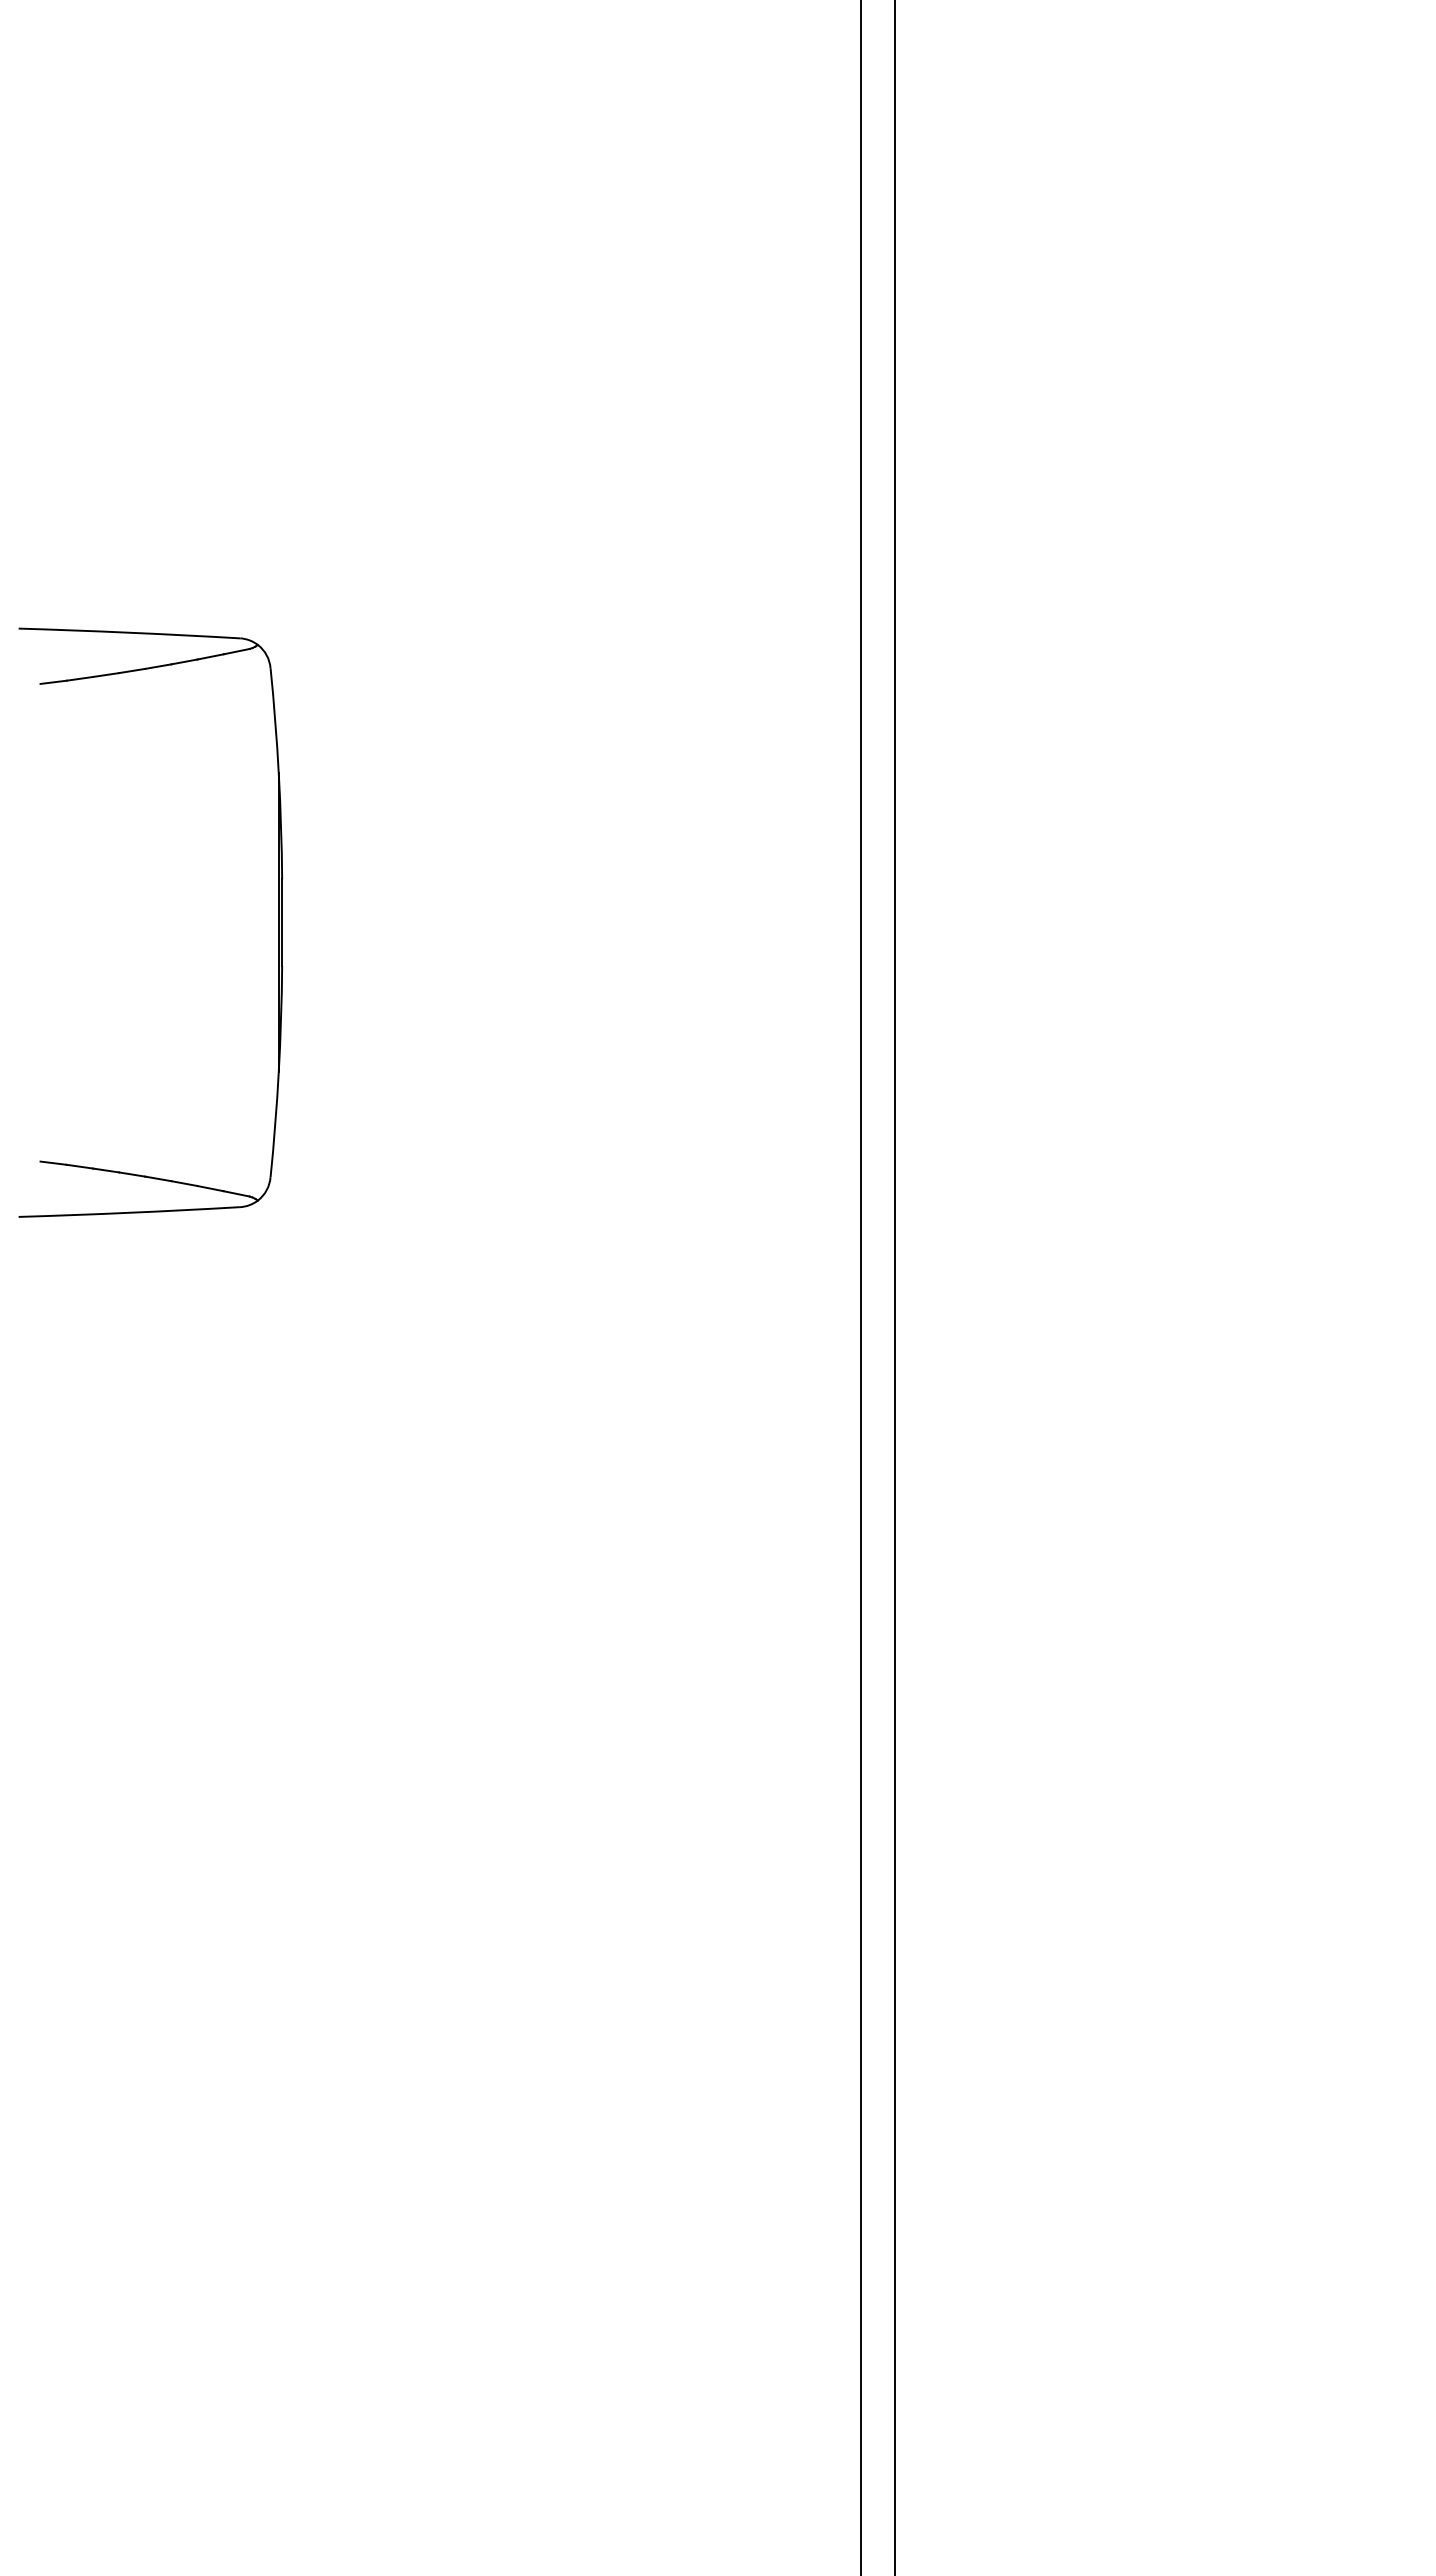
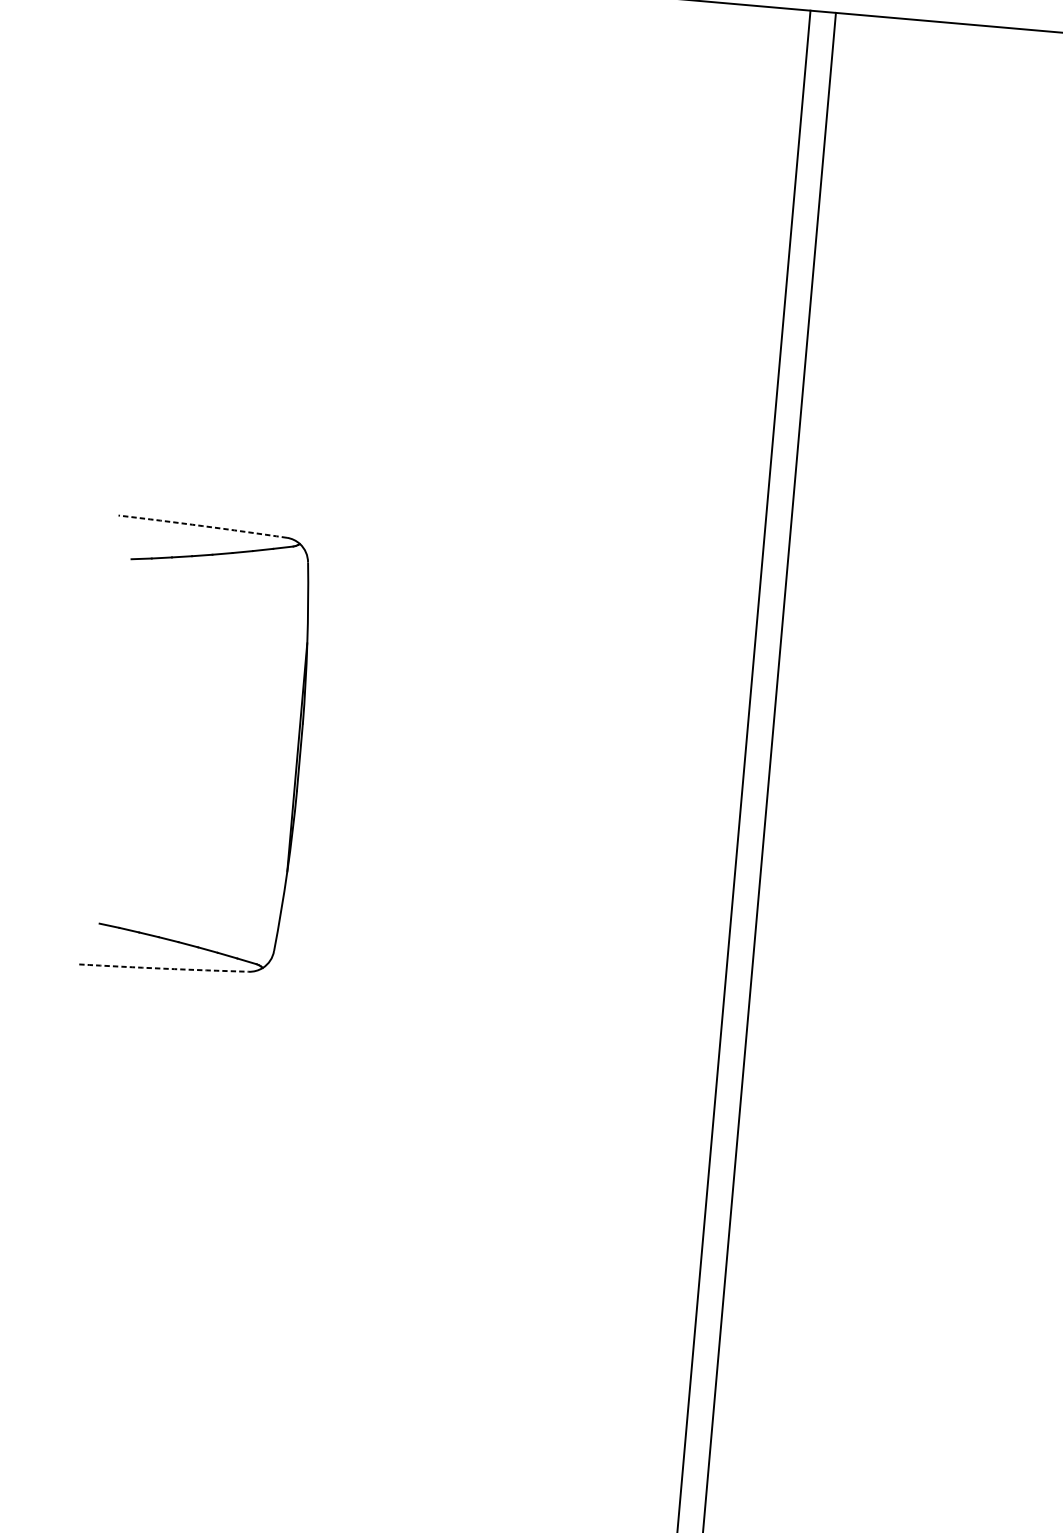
arc: (129, 632) -> (202, 525), solid -> dashed
arc: (129, 1212) -> (164, 968), solid -> dashed

